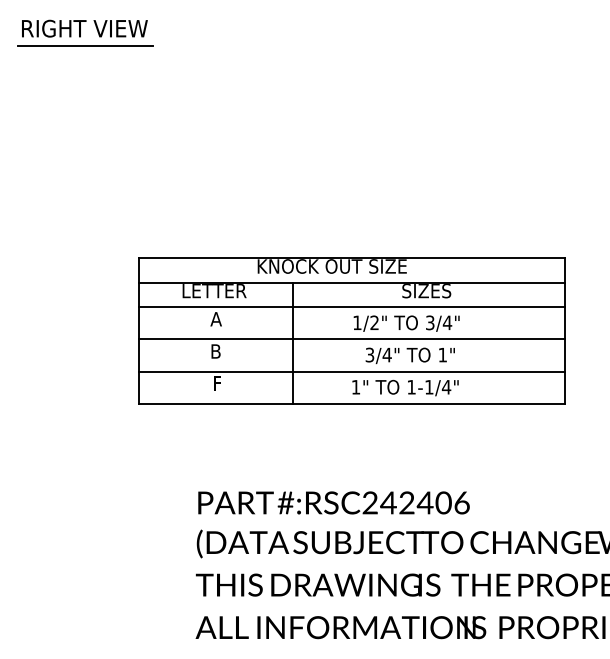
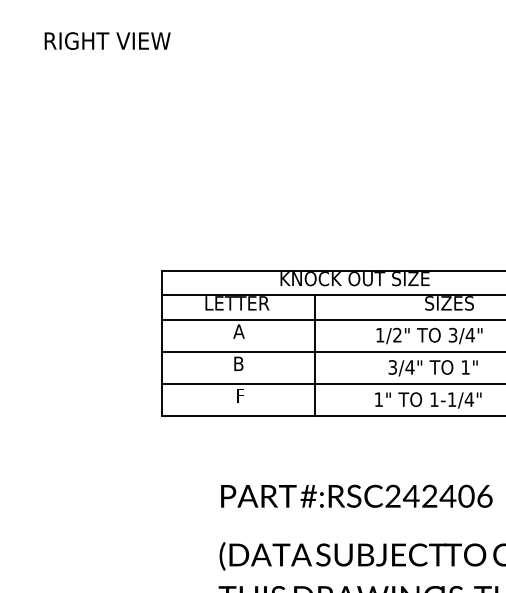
line: (85, 45) -> (108, 57), removed
text: (333, 502) -> (356, 495), moved

